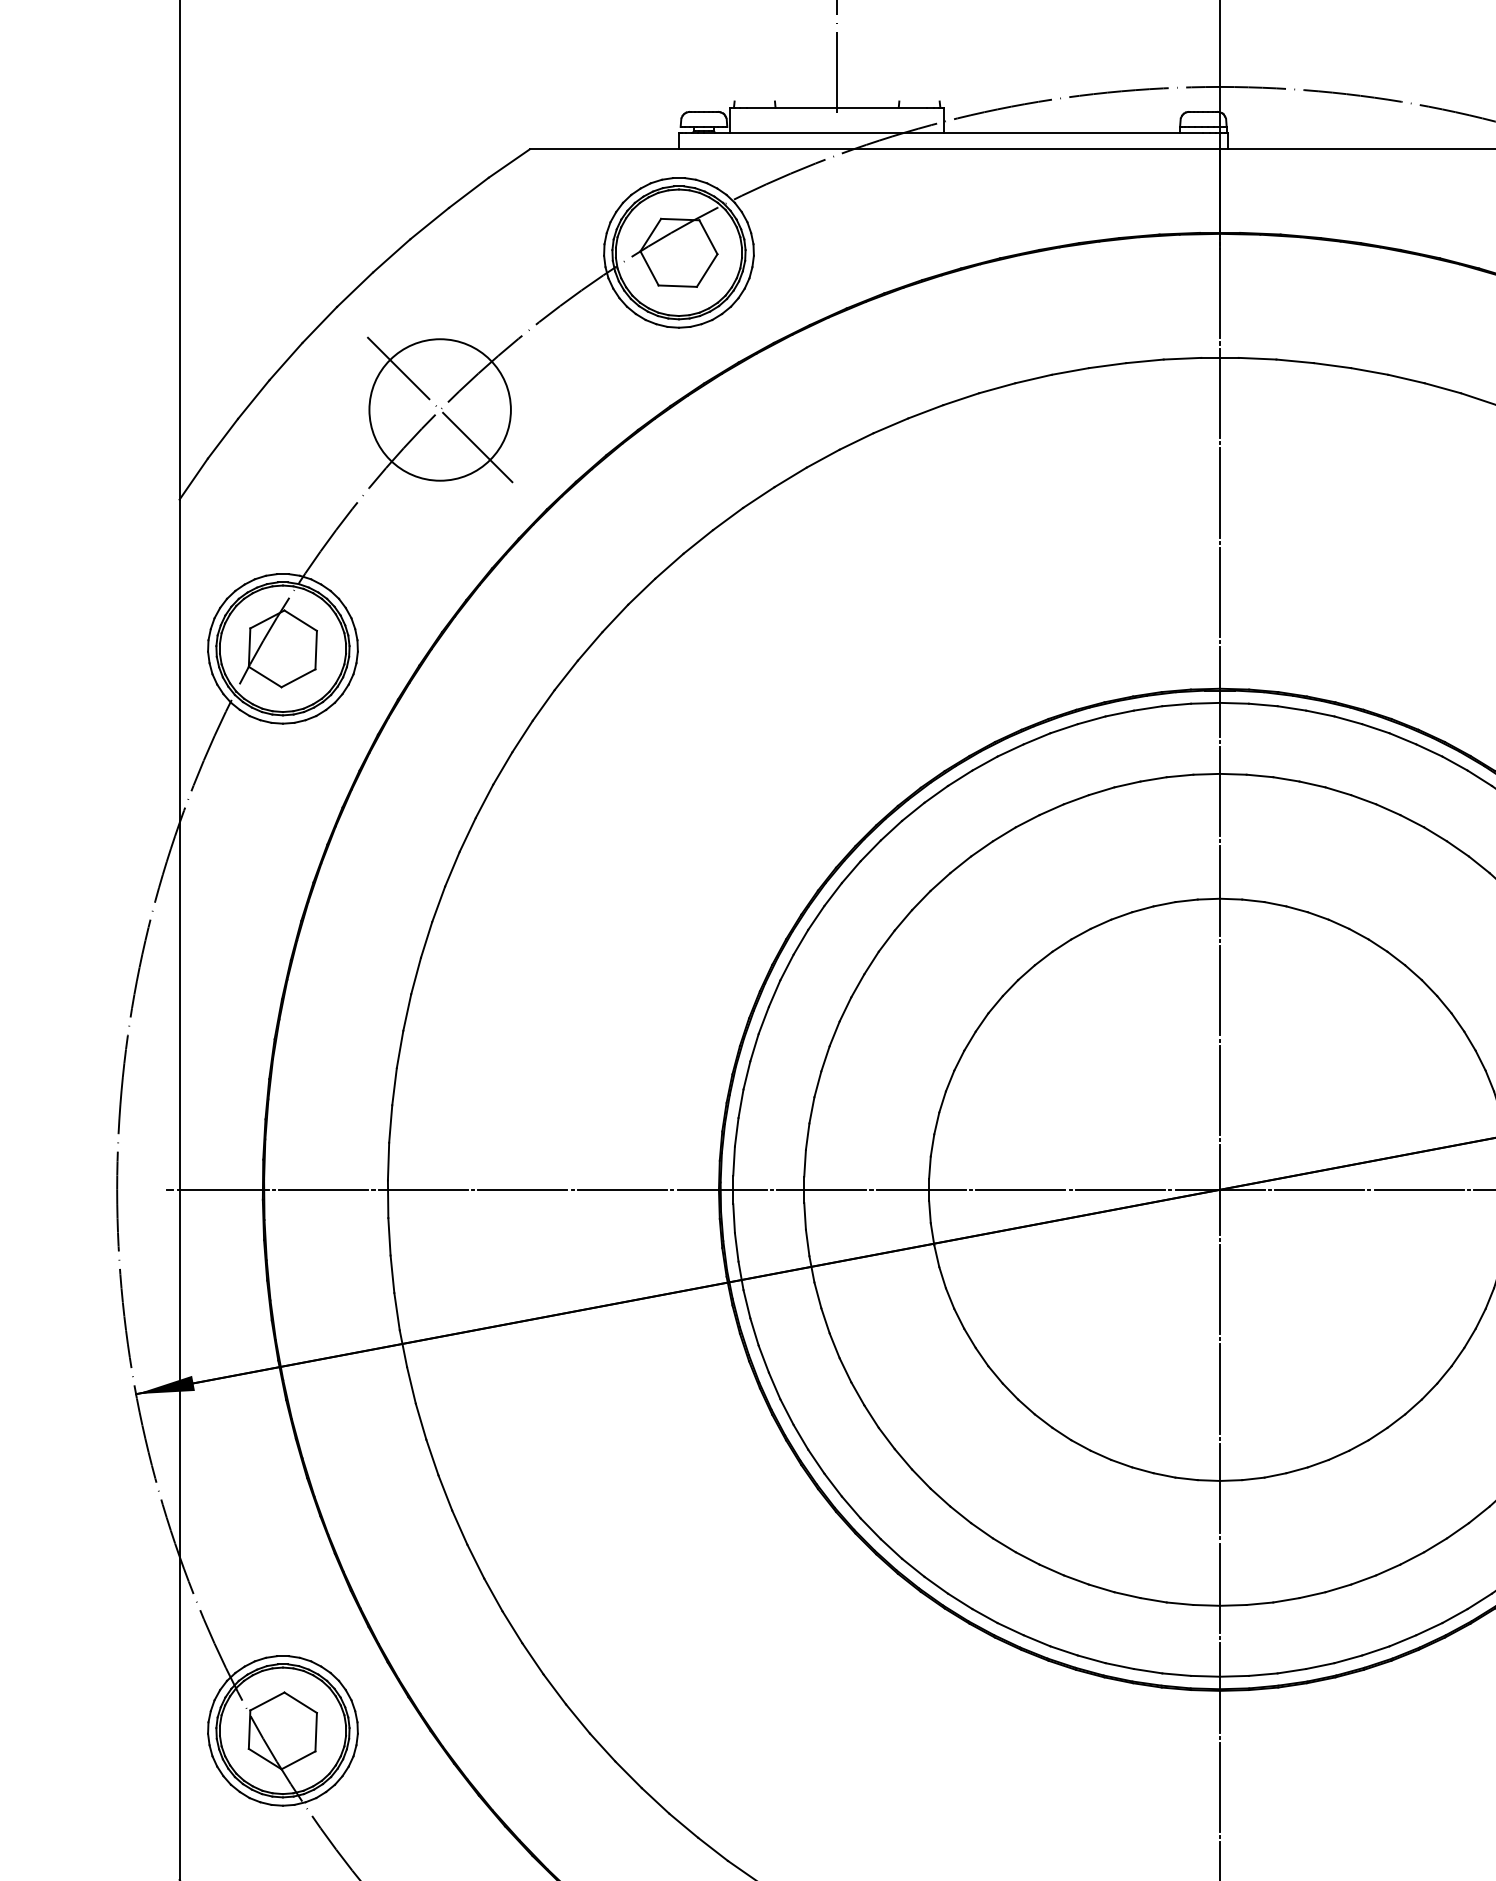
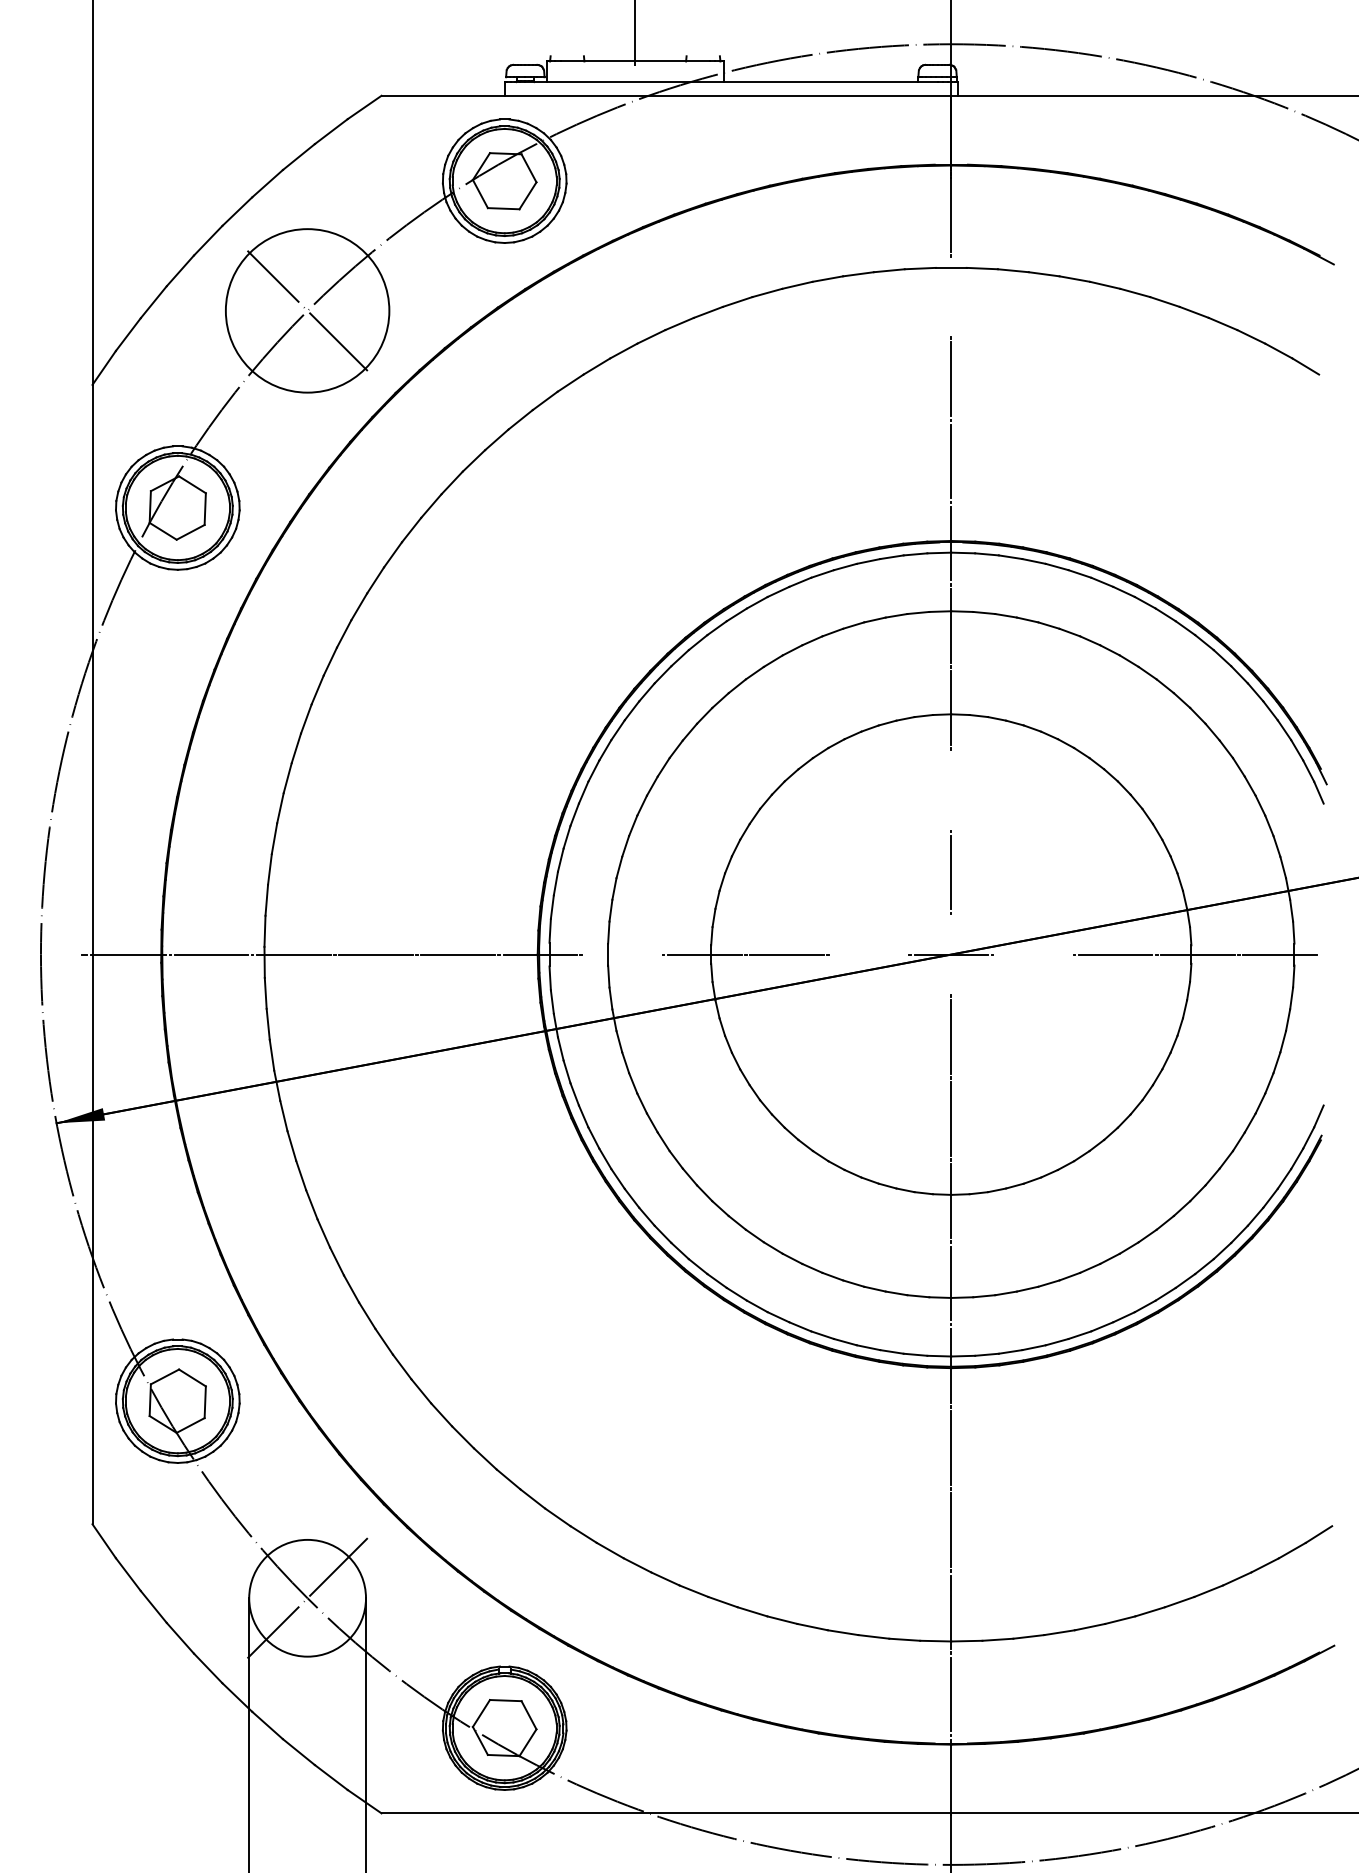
line: (1220, 392) -> (951, 296), removed
circle: (440, 409) -> (307, 310), size x1.4
line: (1220, 991) -> (951, 790), removed
line: (821, 1189) -> (622, 954), removed
line: (1119, 1189) -> (868, 954), removed
line: (1220, 1189) -> (951, 954), removed
line: (1319, 1189) -> (1033, 954), removed

